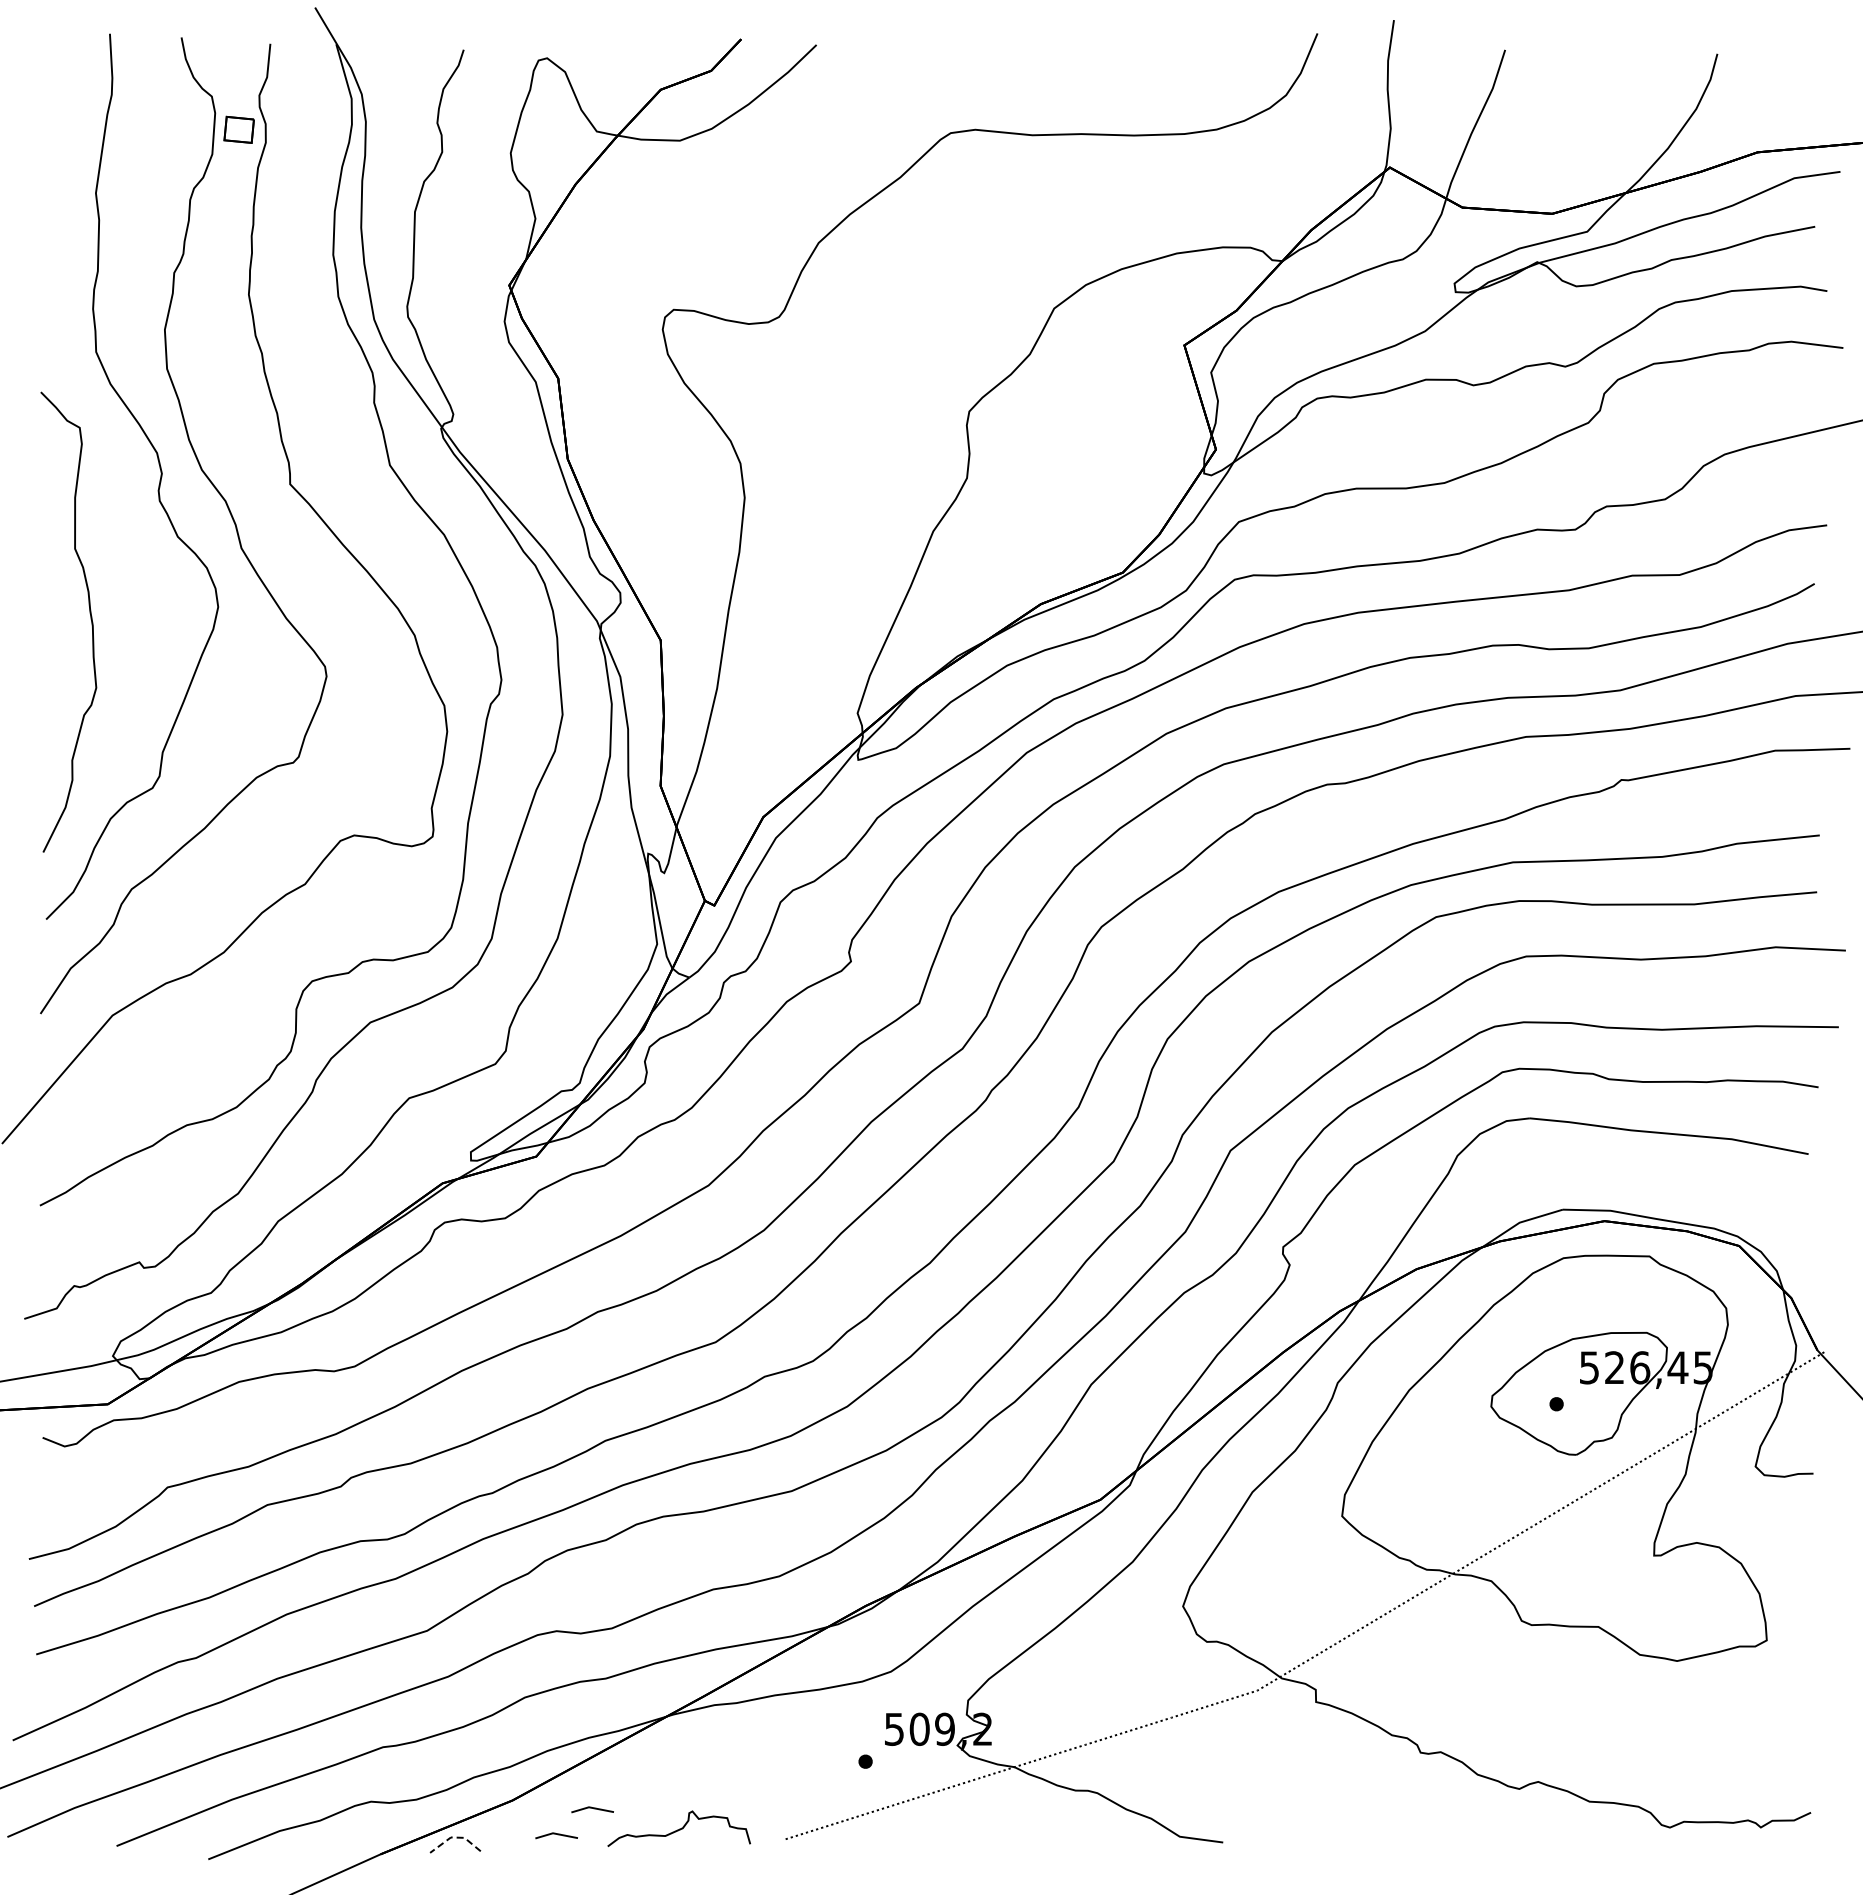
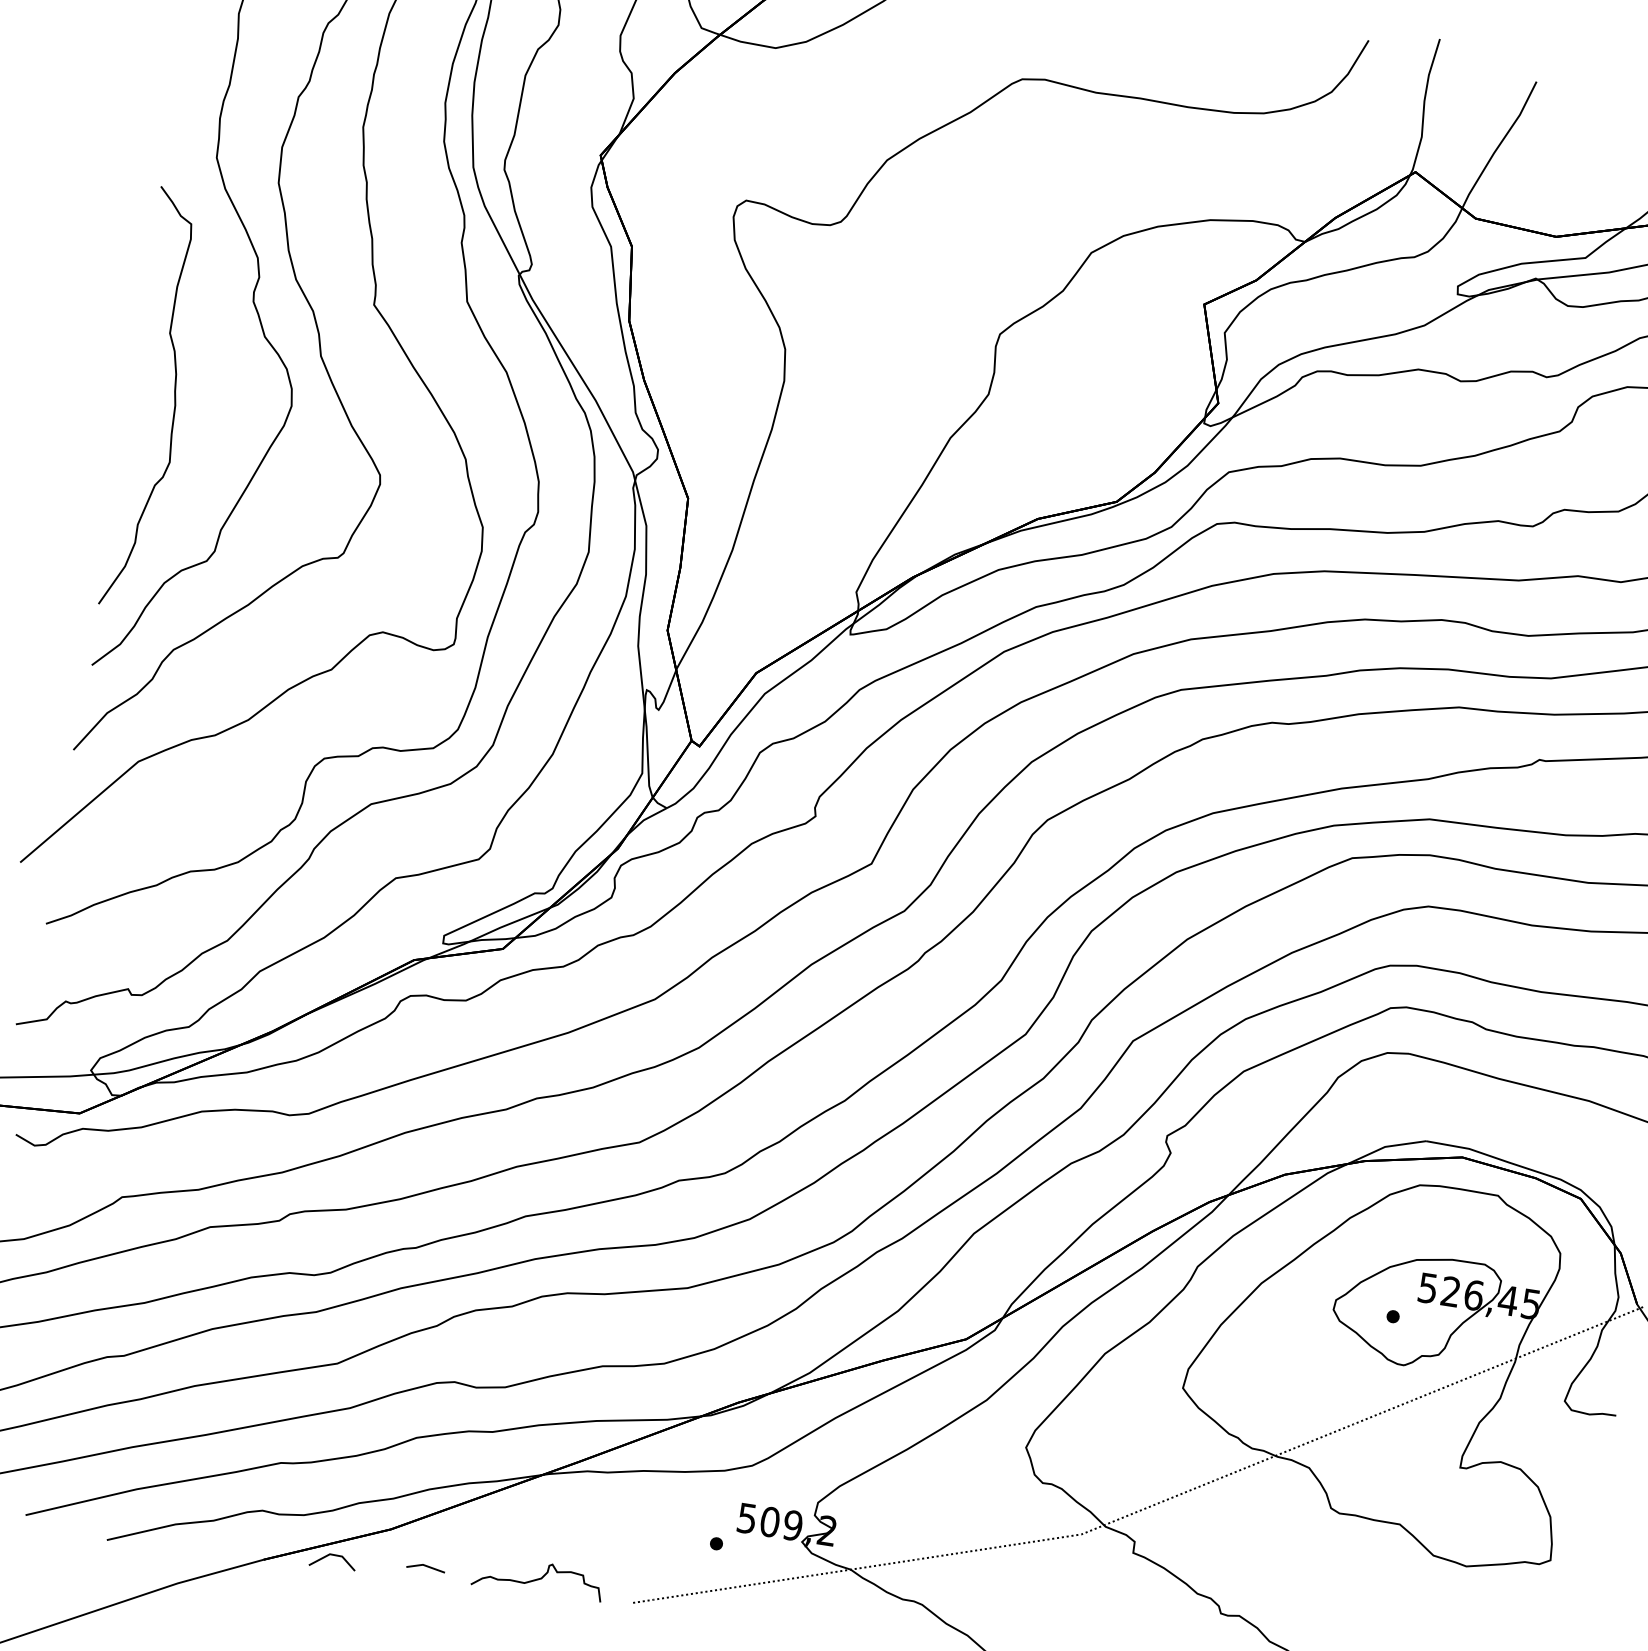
line: (592, 1808) -> (462, 1547), removed
line: (455, 1837) -> (334, 1554), dashed -> solid

